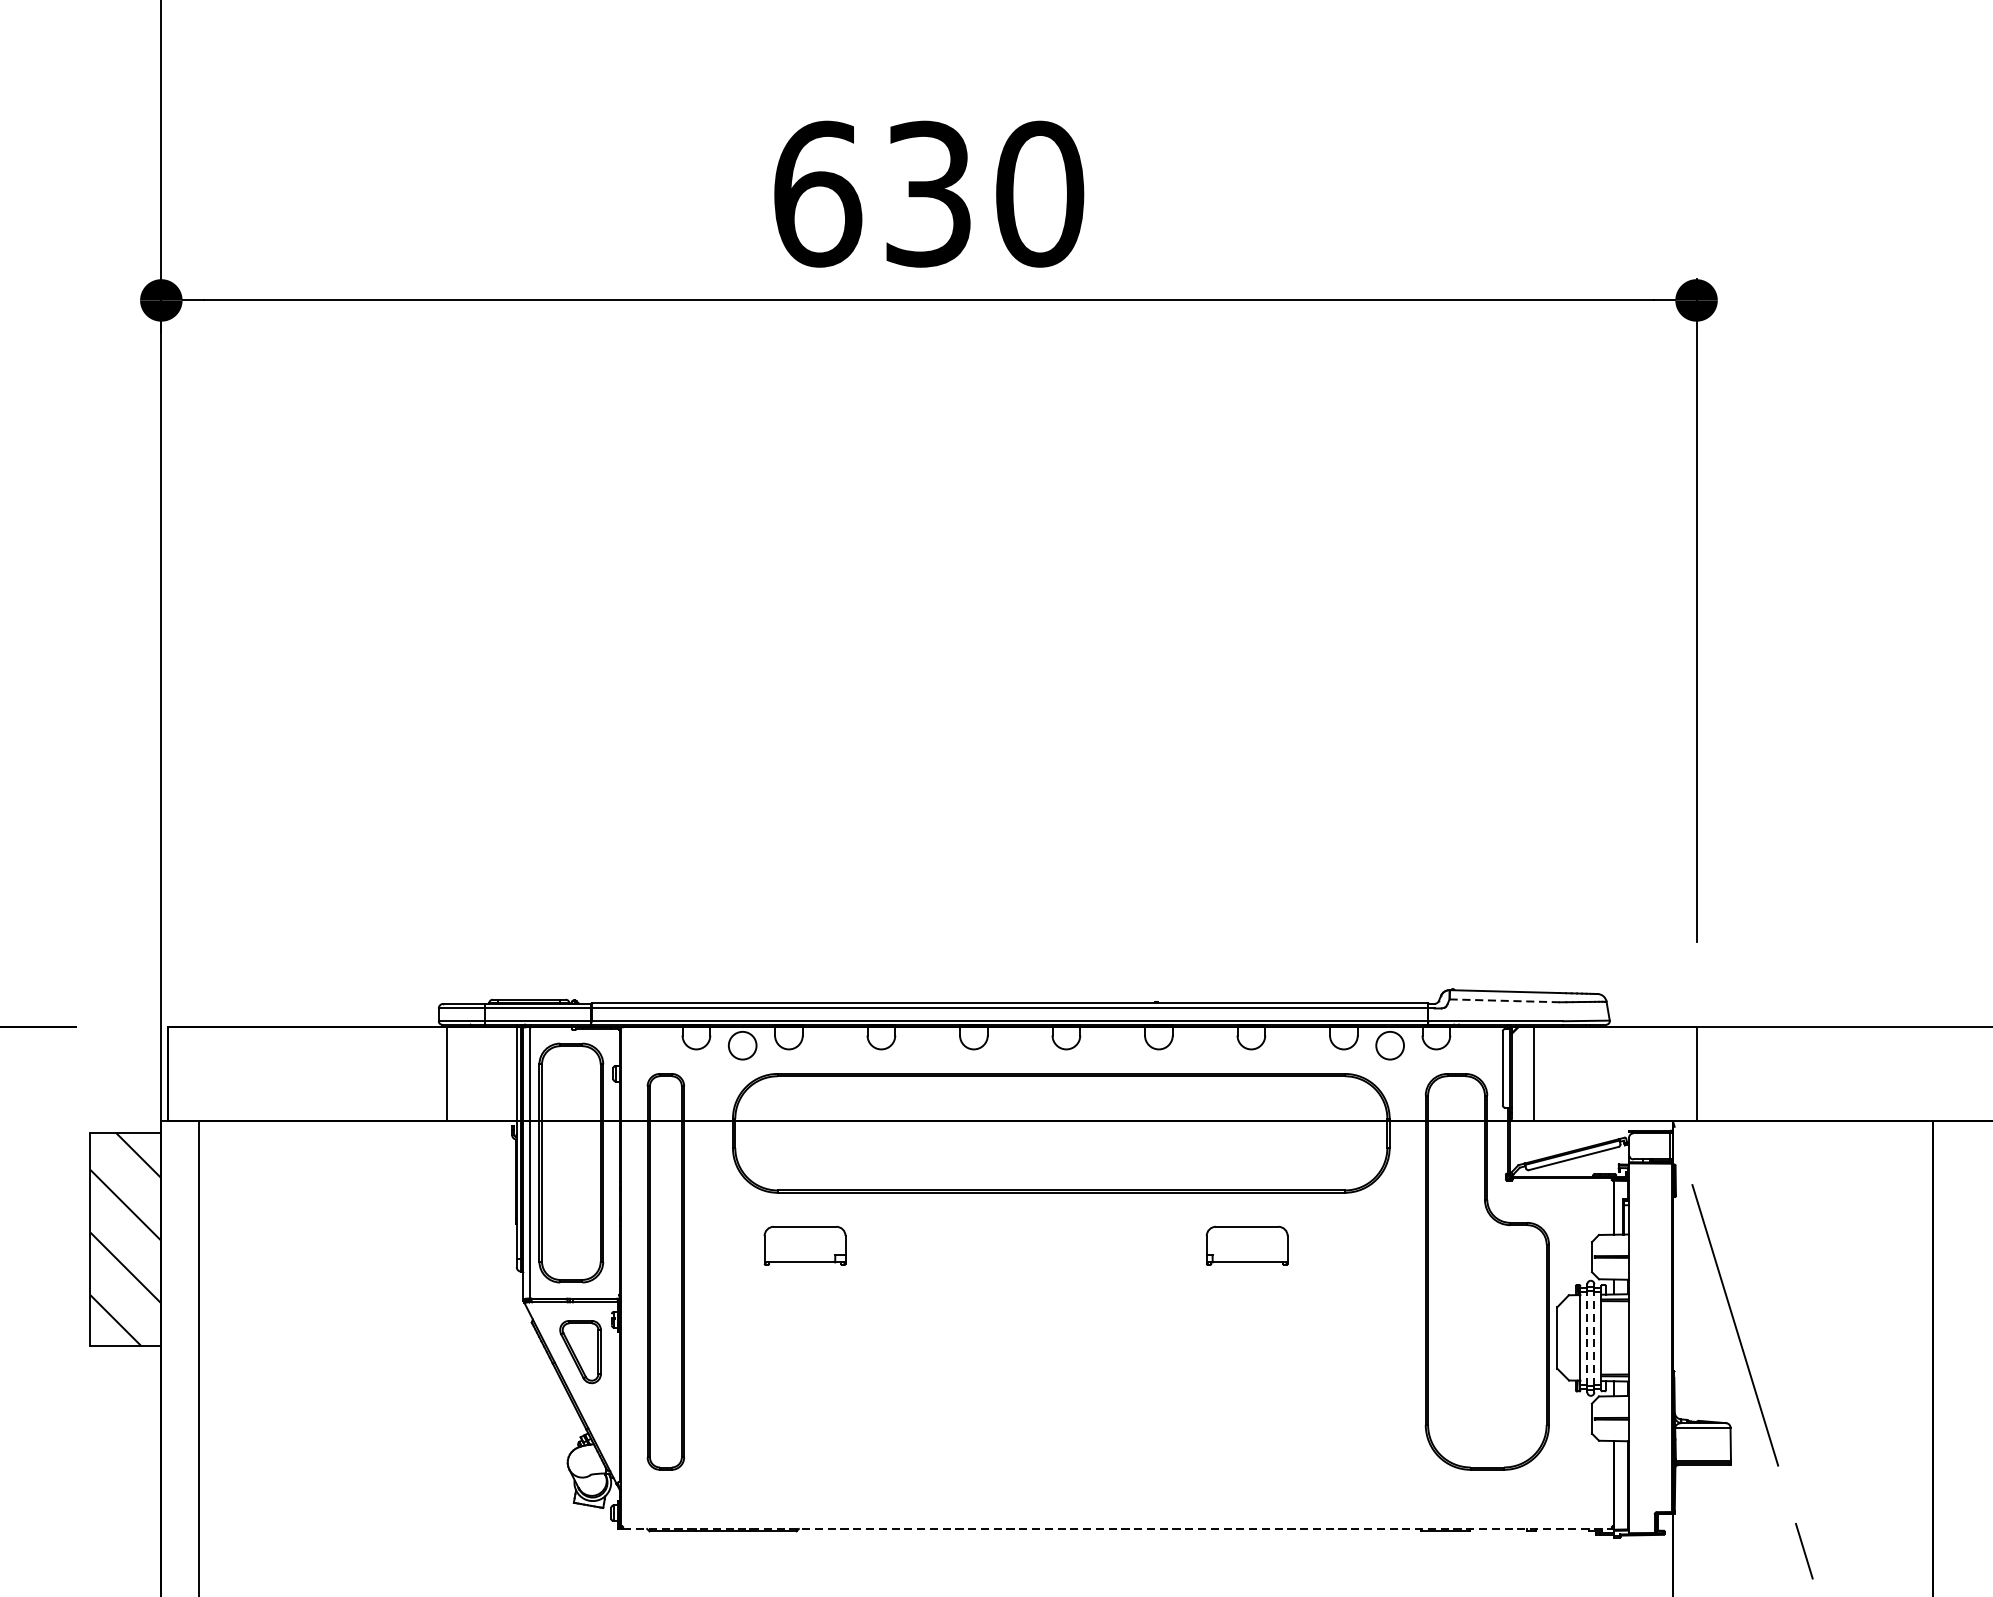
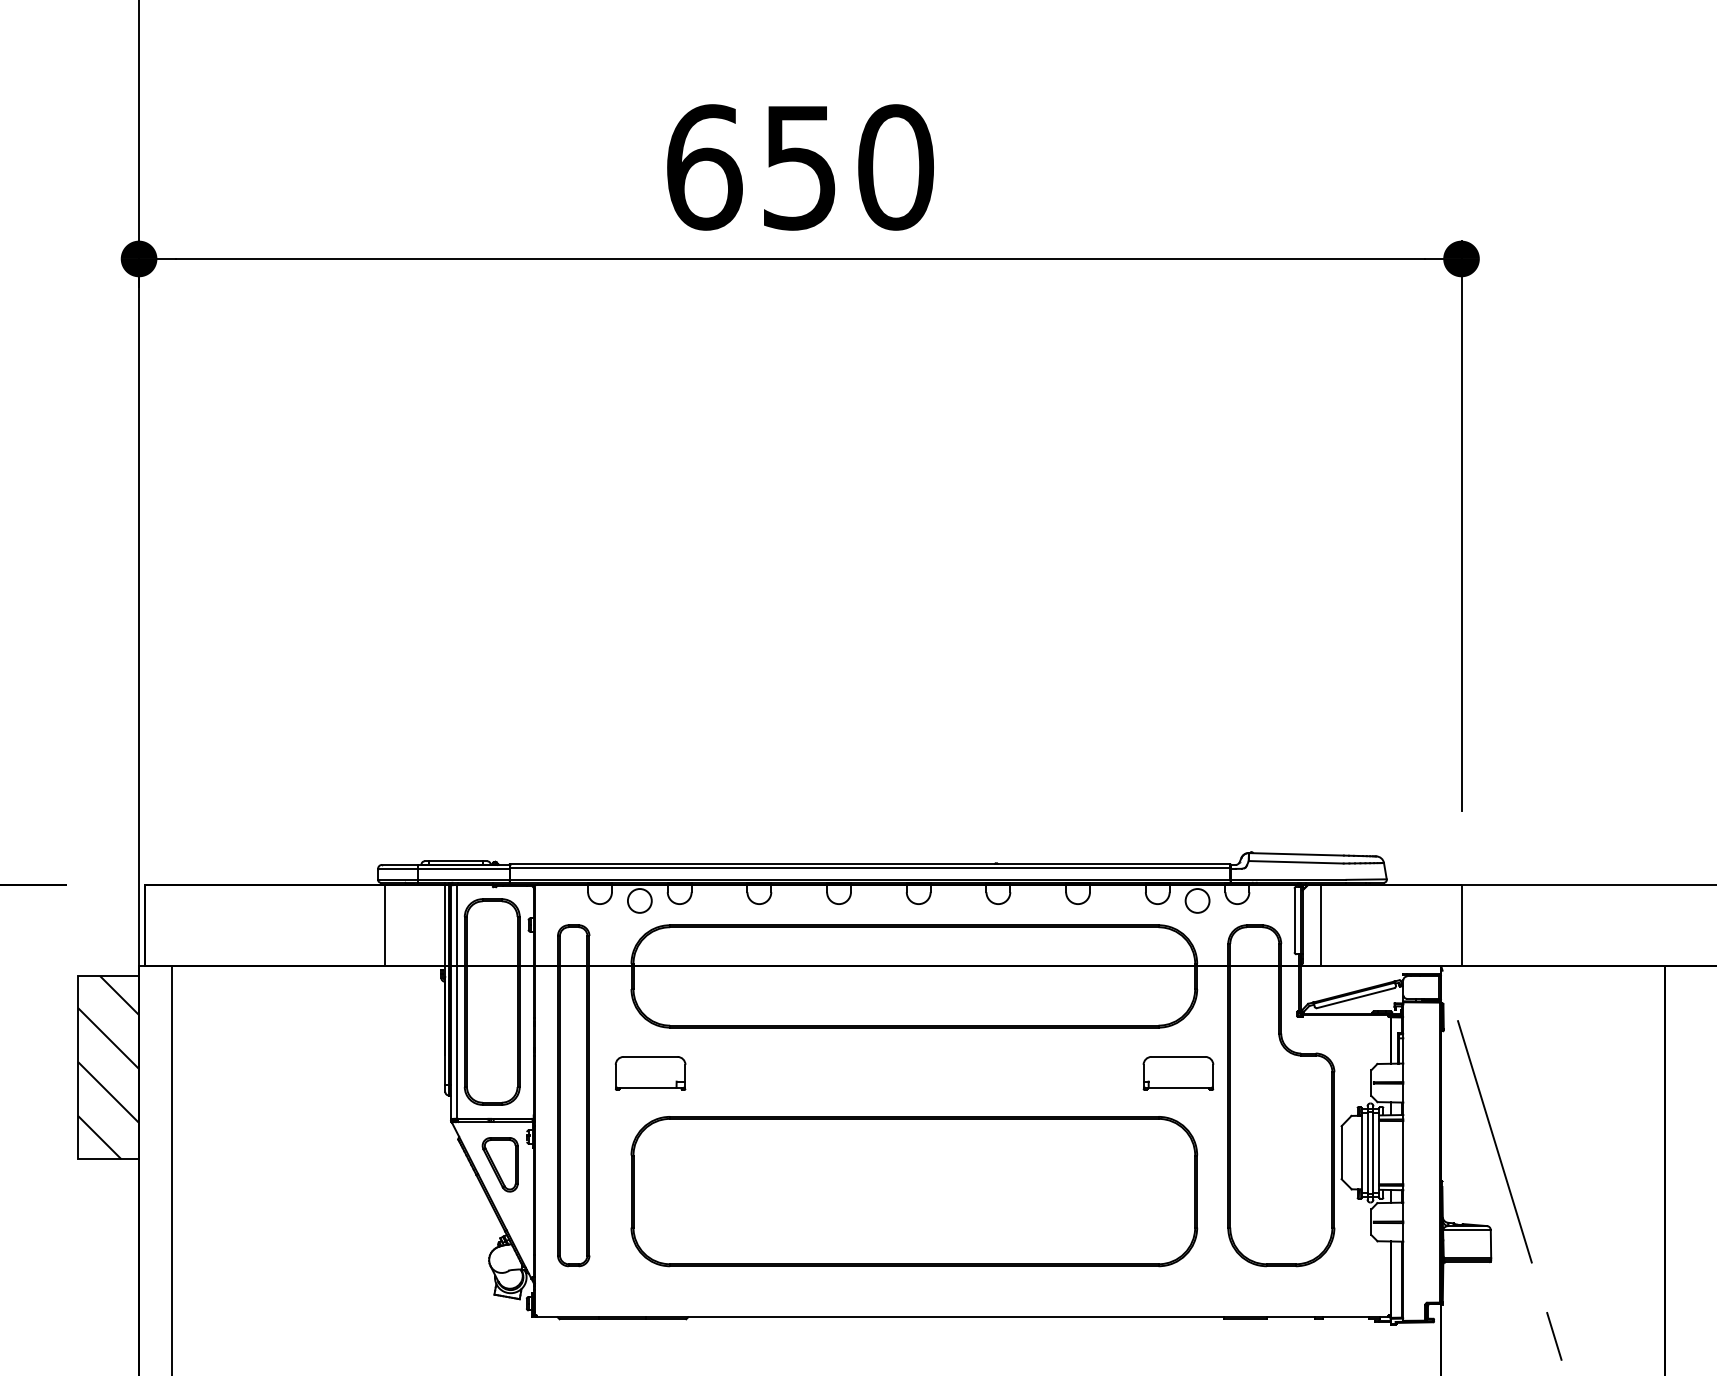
text: (928, 194) -> (799, 167), 630 -> 650
line: (1504, 1001) -> (1296, 862), dashed -> solid
part: (804, 1246) -> (650, 1073), moved
part: (1247, 1246) -> (1178, 1073), moved
line: (1587, 1337) -> (1367, 1152), dashed -> solid
line: (1594, 1337) -> (1373, 1152), dashed -> solid
part: (1061, 1383) -> (914, 1191), added
line: (1117, 1529) -> (962, 1317), dashed -> solid

